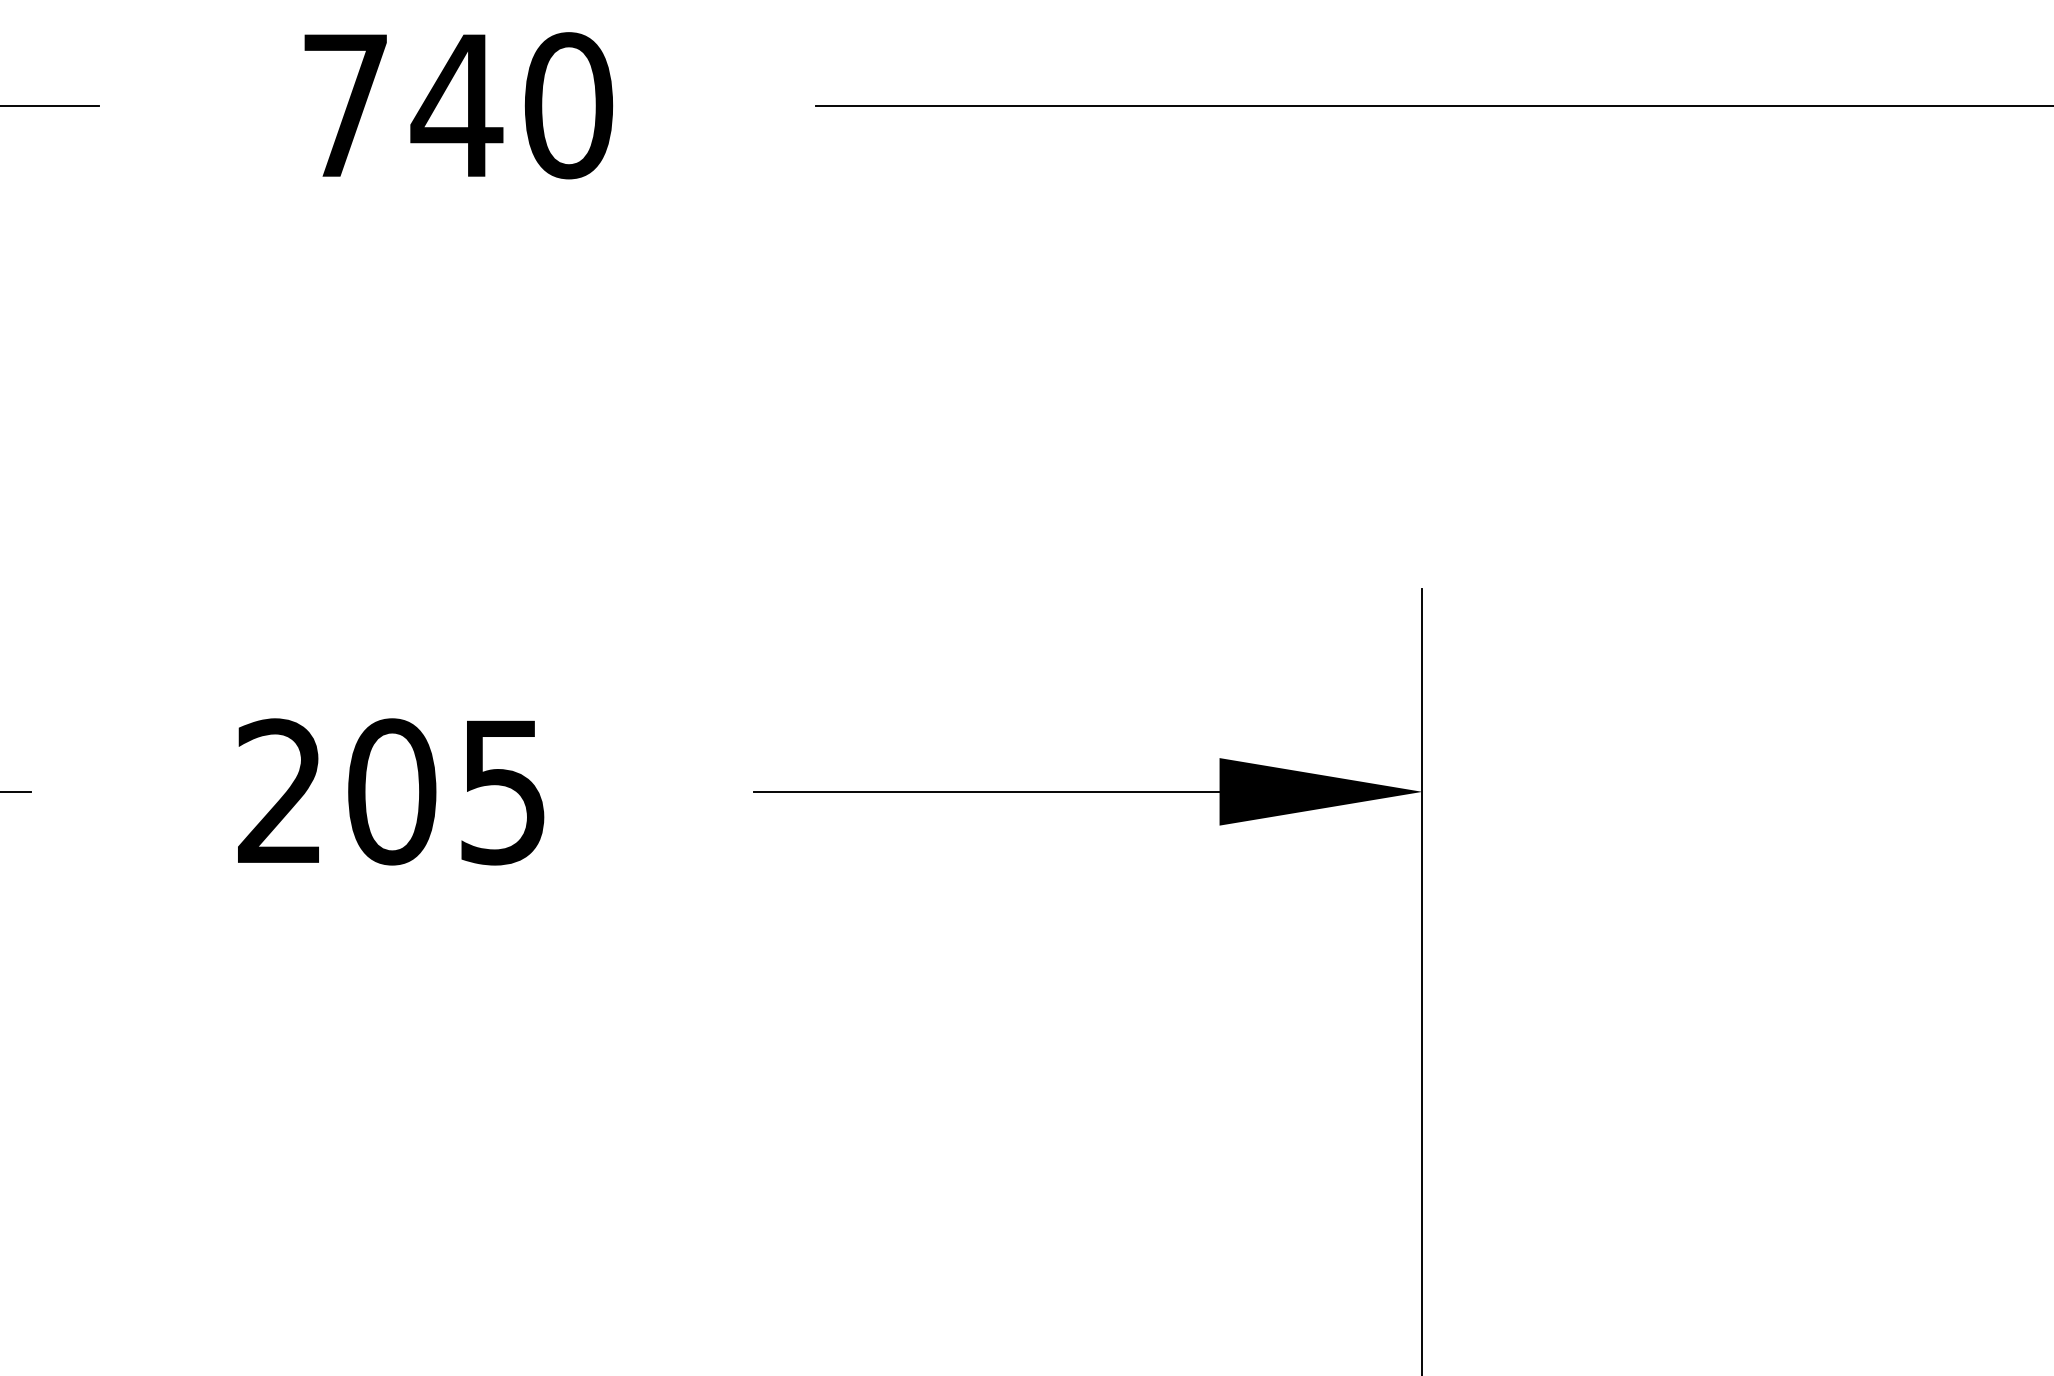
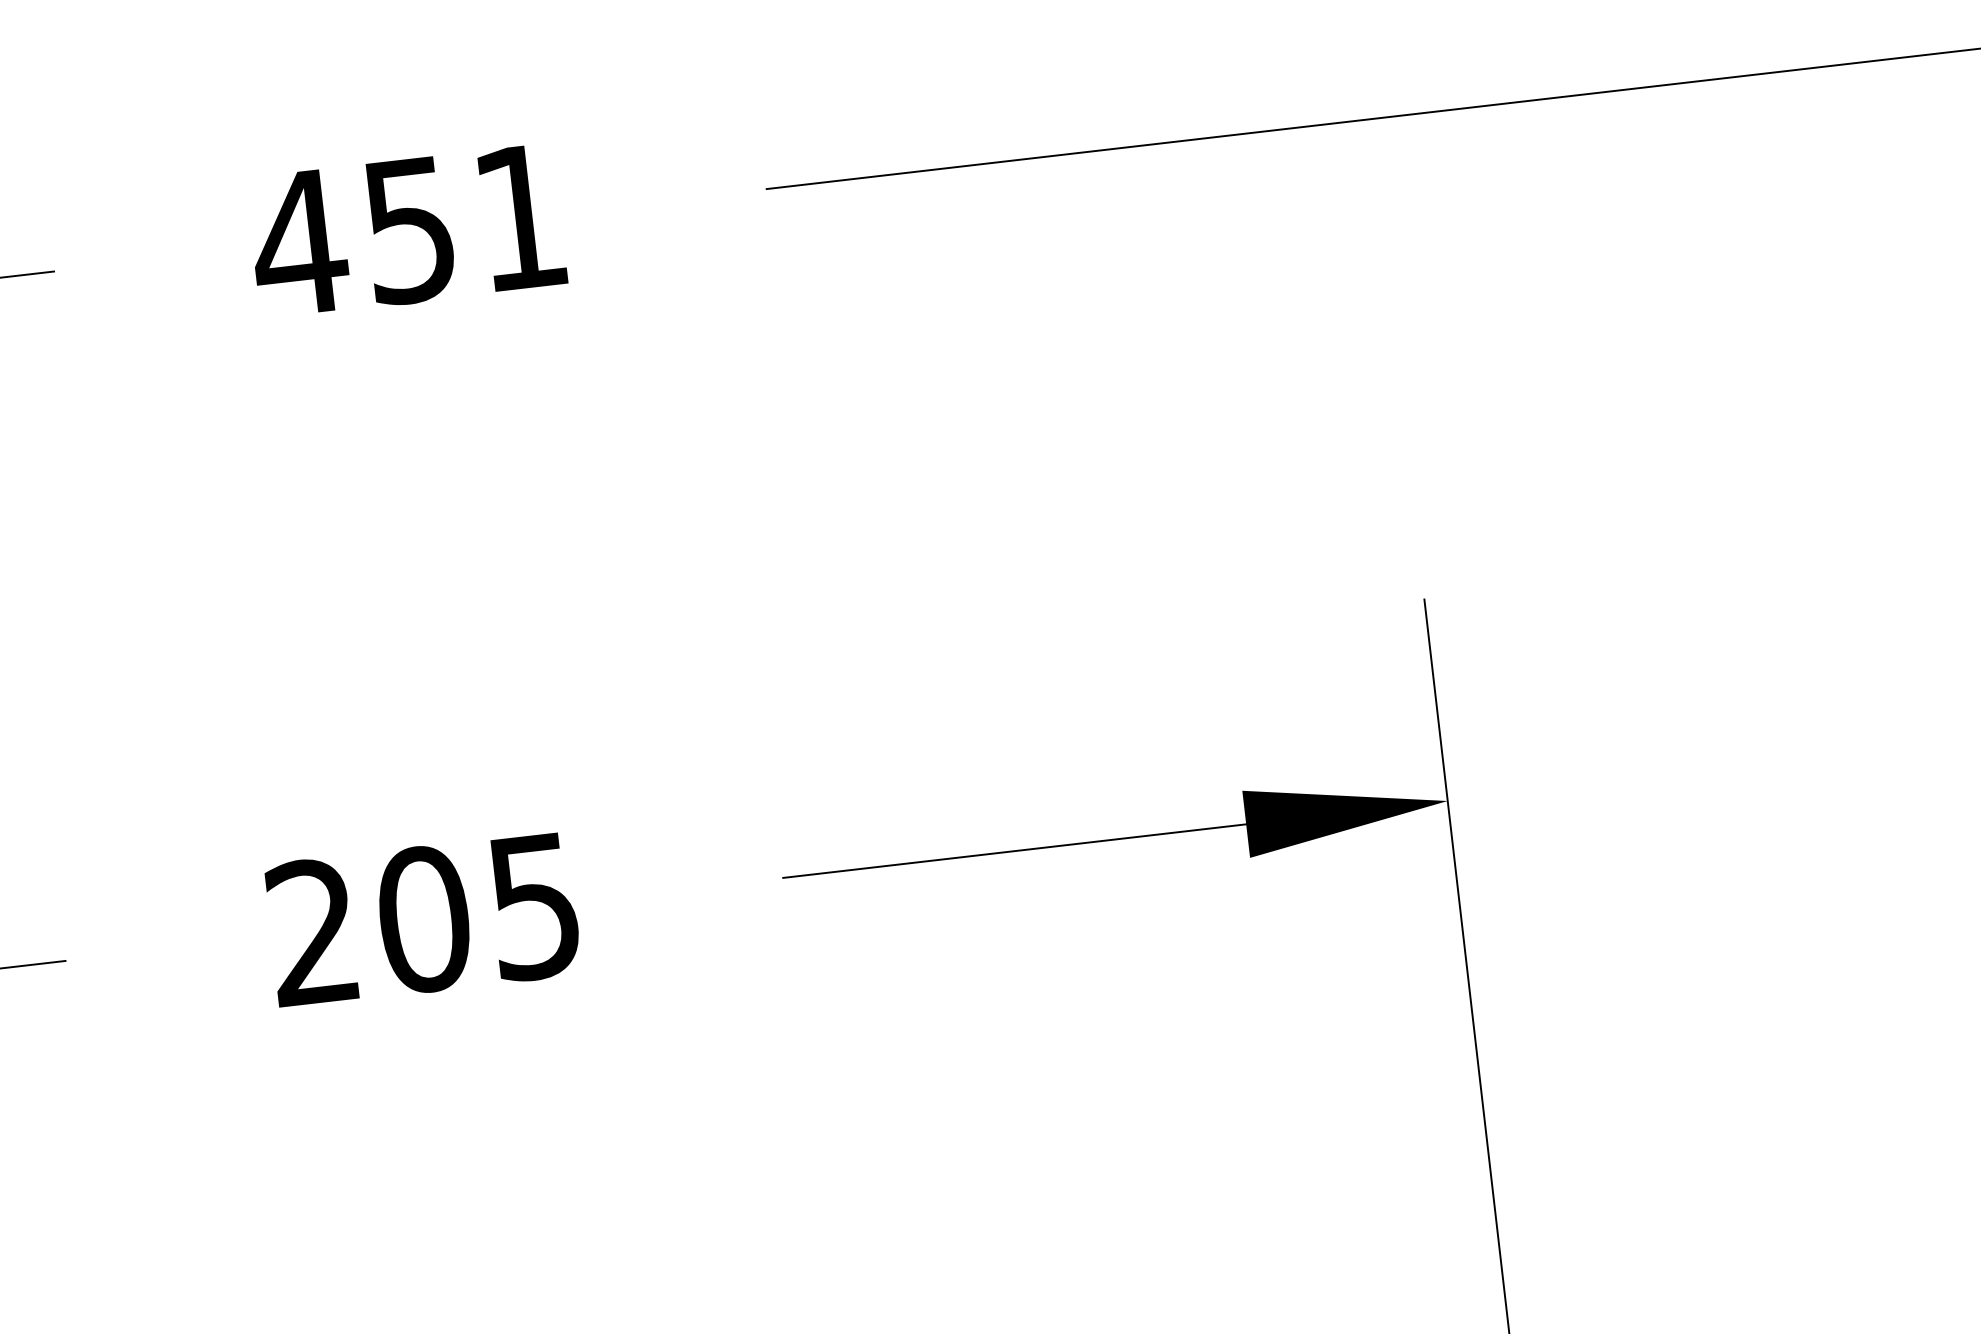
text: (455, 105) -> (408, 230), 740 -> 451

